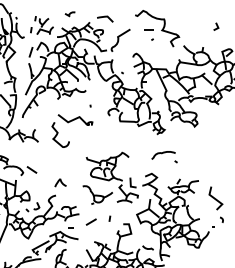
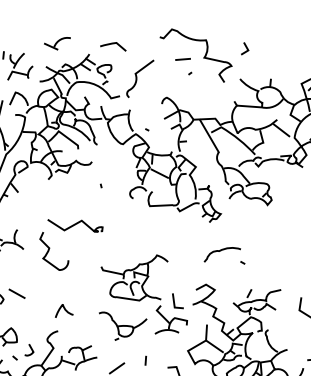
part: (69, 14) -> (56, 44), size x1.67
line: (216, 26) -> (245, 48), moved
part: (68, 123) -> (65, 232), moved

